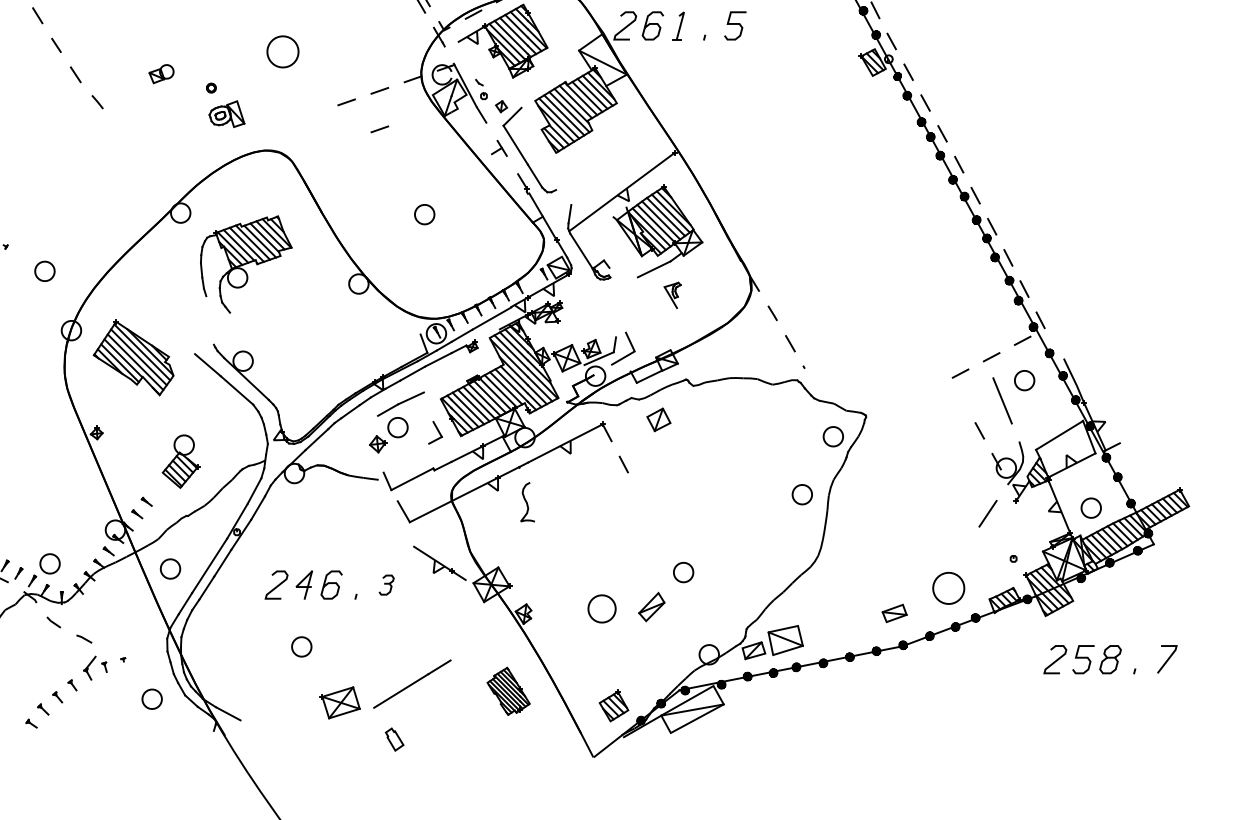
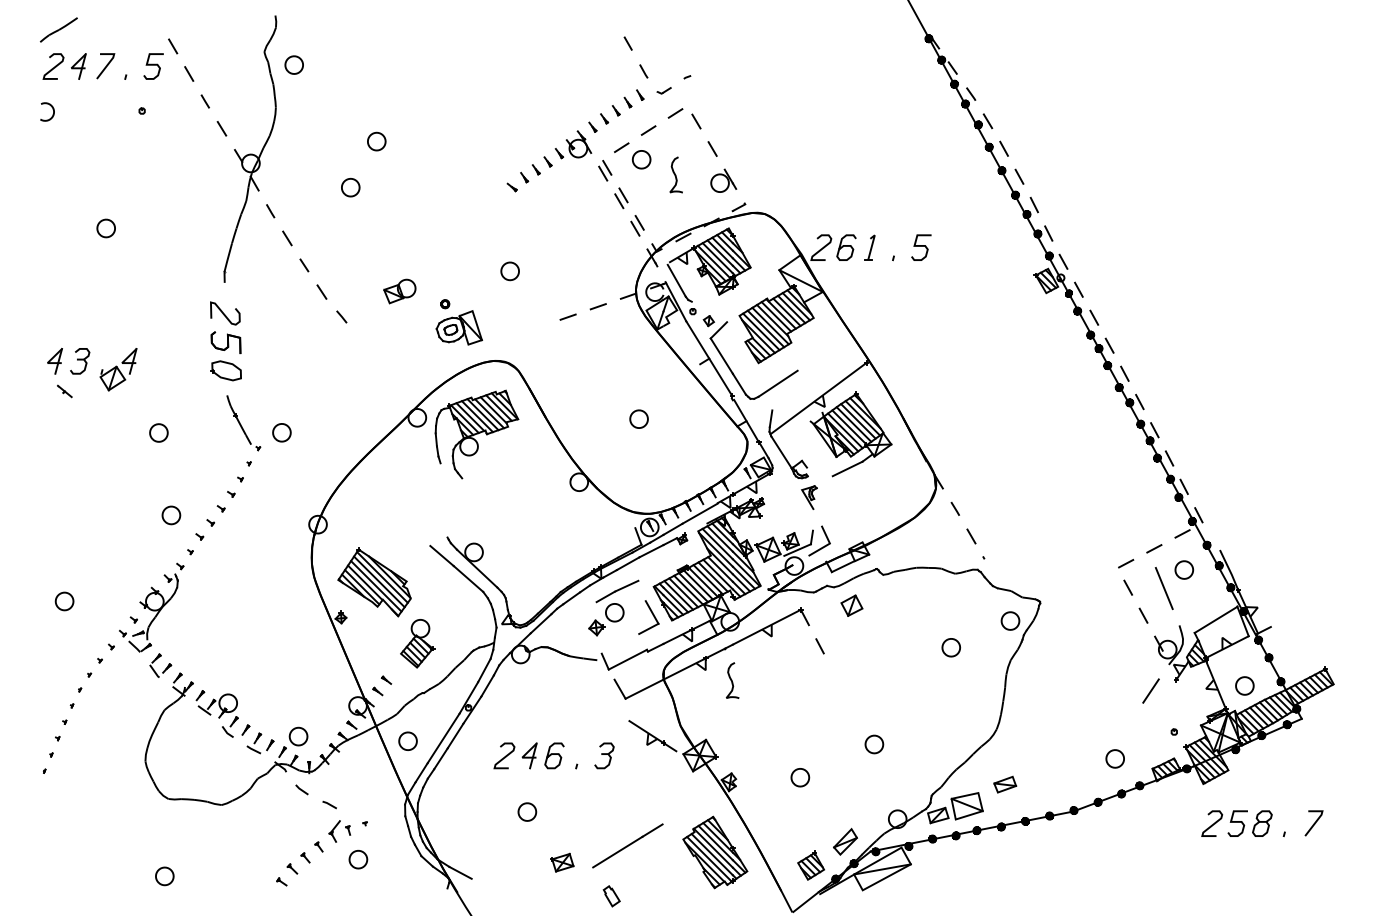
part: (282, 52) -> (509, 271), size x0.62
line: (465, 62) -> (676, 280), added
part: (161, 74) -> (399, 291), size x1.43
part: (227, 113) -> (459, 327), size x1.43
line: (378, 129) -> (597, 341), removed
line: (502, 147) -> (709, 358), dashed -> solid
line: (577, 175) -> (777, 383), added
part: (245, 264) -> (476, 434), moved
part: (44, 271) -> (281, 432), moved
part: (672, 295) -> (809, 497), moved
part: (133, 357) -> (374, 582), moved
line: (962, 399) -> (1127, 587), added
part: (435, 432) -> (648, 617), size x1.67
part: (802, 494) -> (951, 647), moved
part: (386, 584) -> (604, 755), size x1.43
part: (947, 587) -> (1114, 758), size x0.62
part: (651, 606) -> (845, 841), moved
part: (602, 608) -> (800, 777), size x0.71
part: (894, 613) -> (1005, 784), moved
part: (508, 691) -> (715, 852), size x1.67
part: (152, 699) -> (358, 859), moved
part: (340, 702) -> (562, 862), size x0.62

